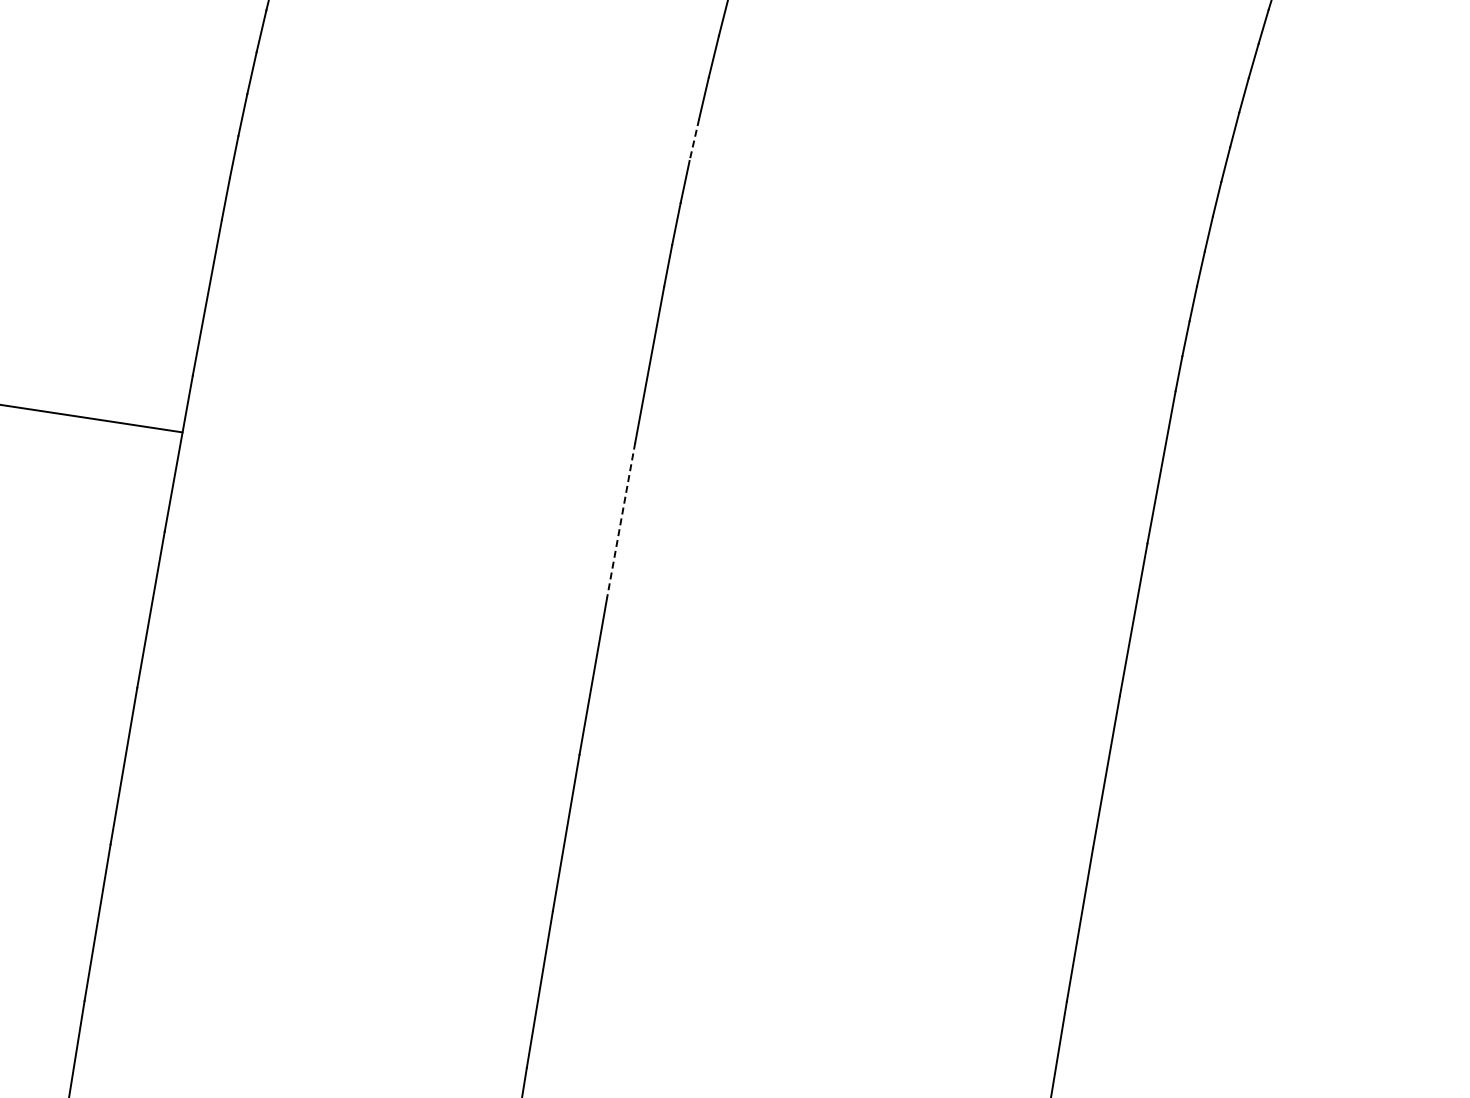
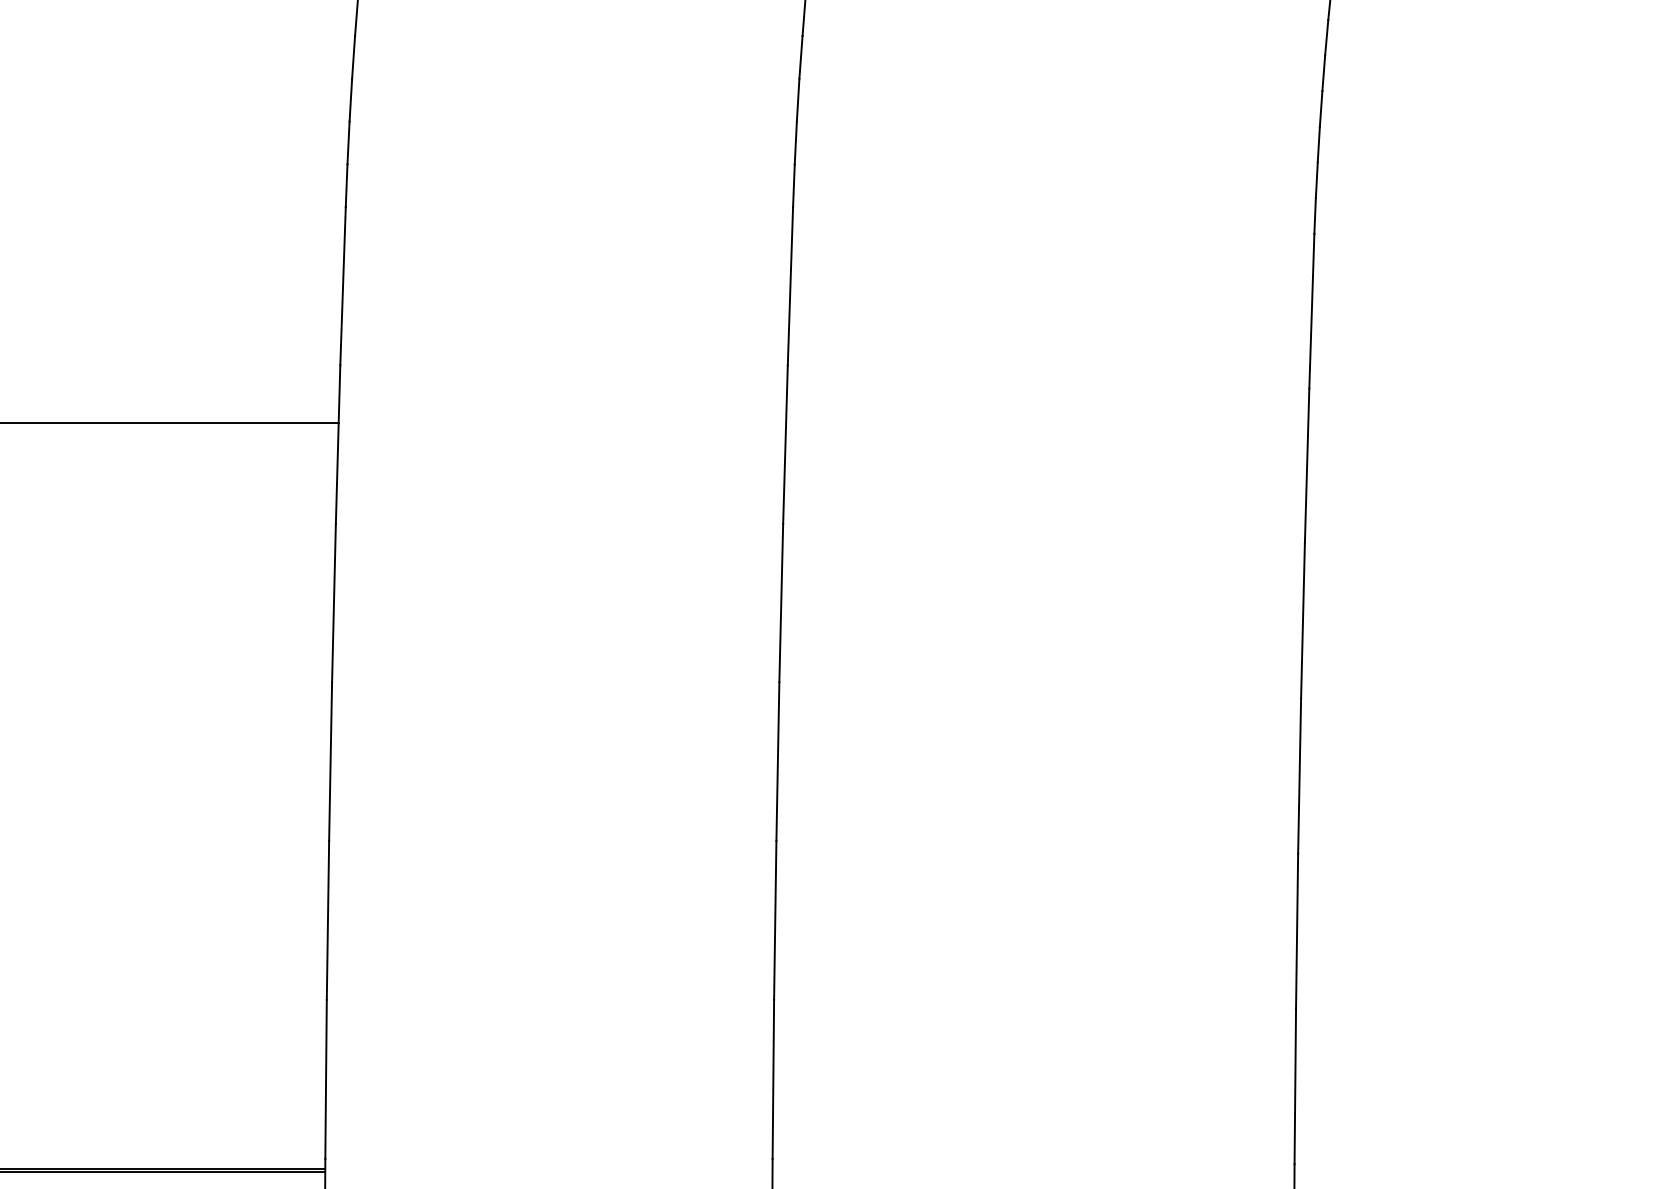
line: (693, 140) -> (800, 57), dashed -> solid
line: (621, 521) -> (785, 445), dashed -> solid

